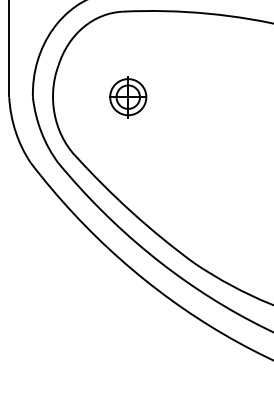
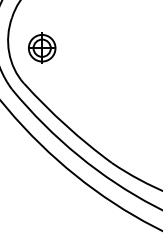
part: (128, 97) -> (42, 48), moved

